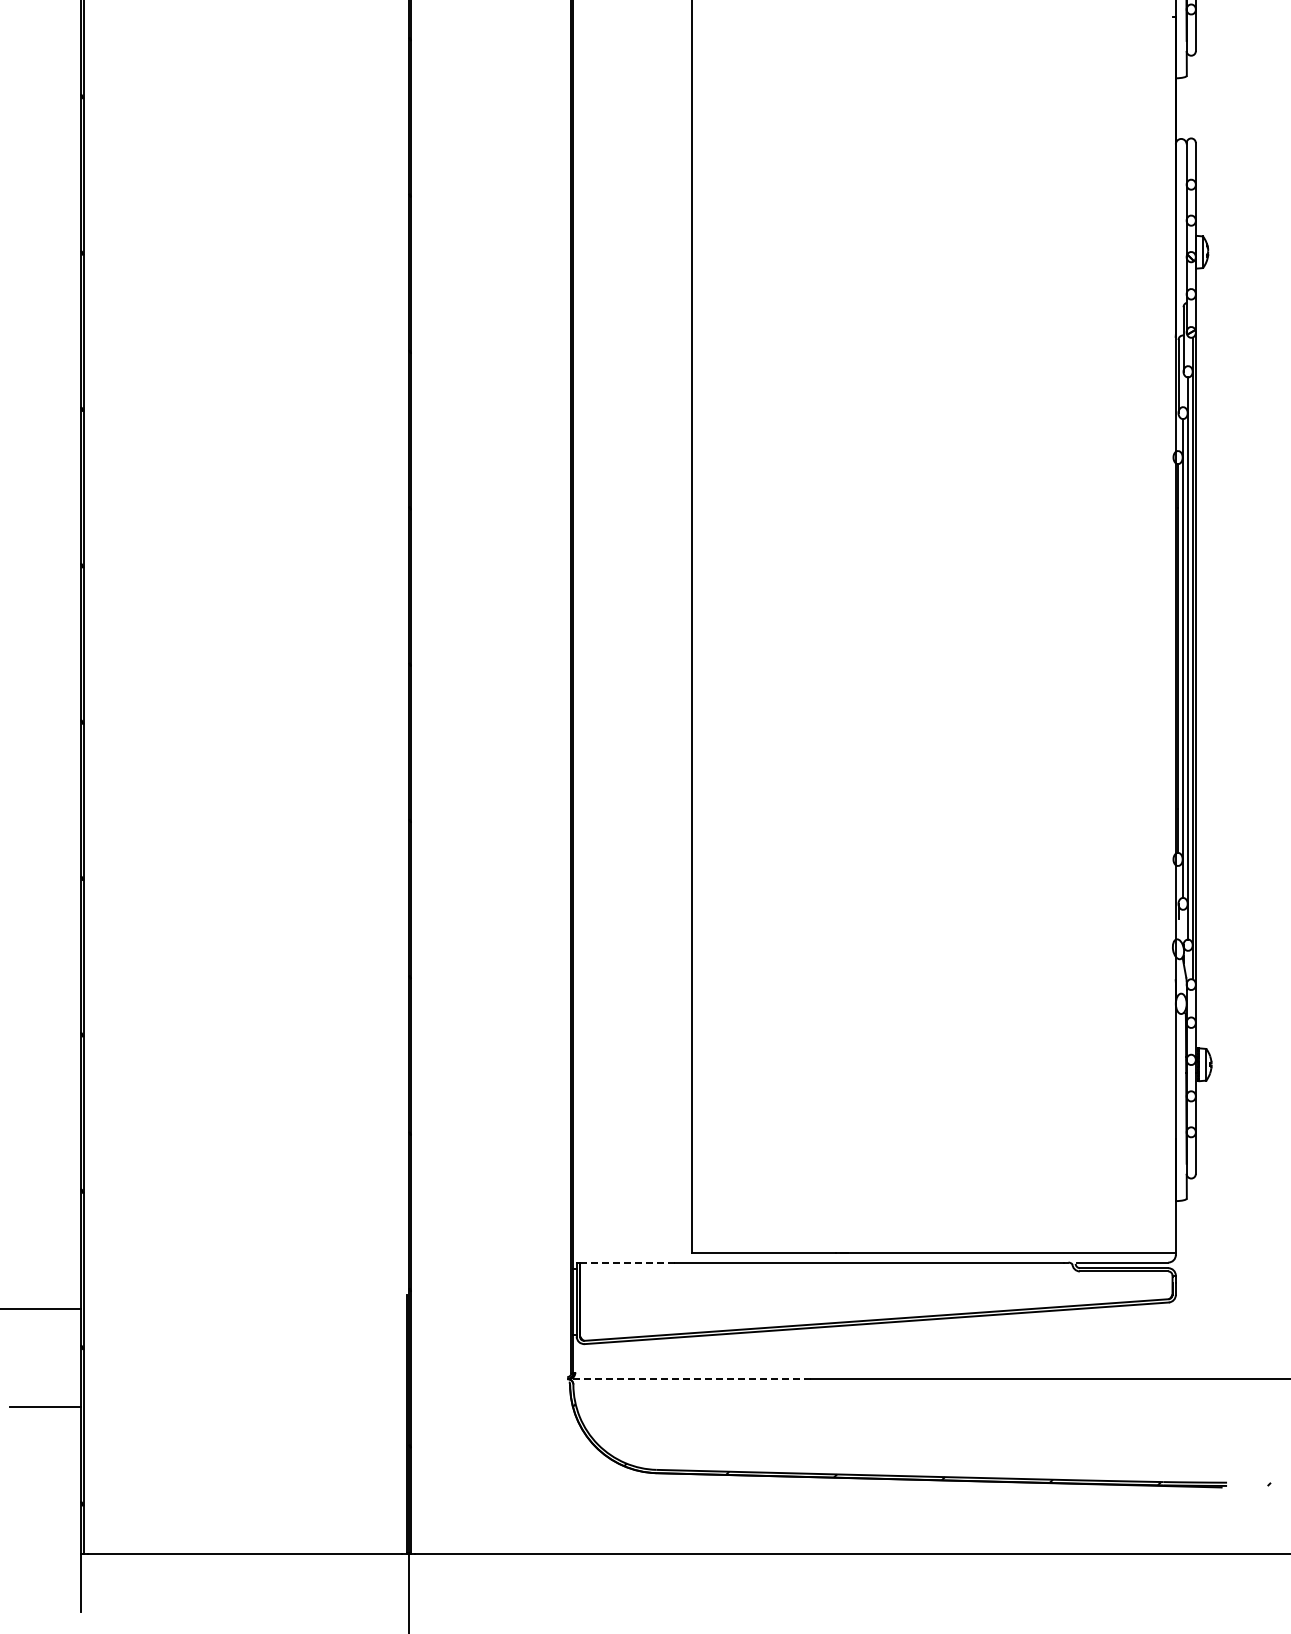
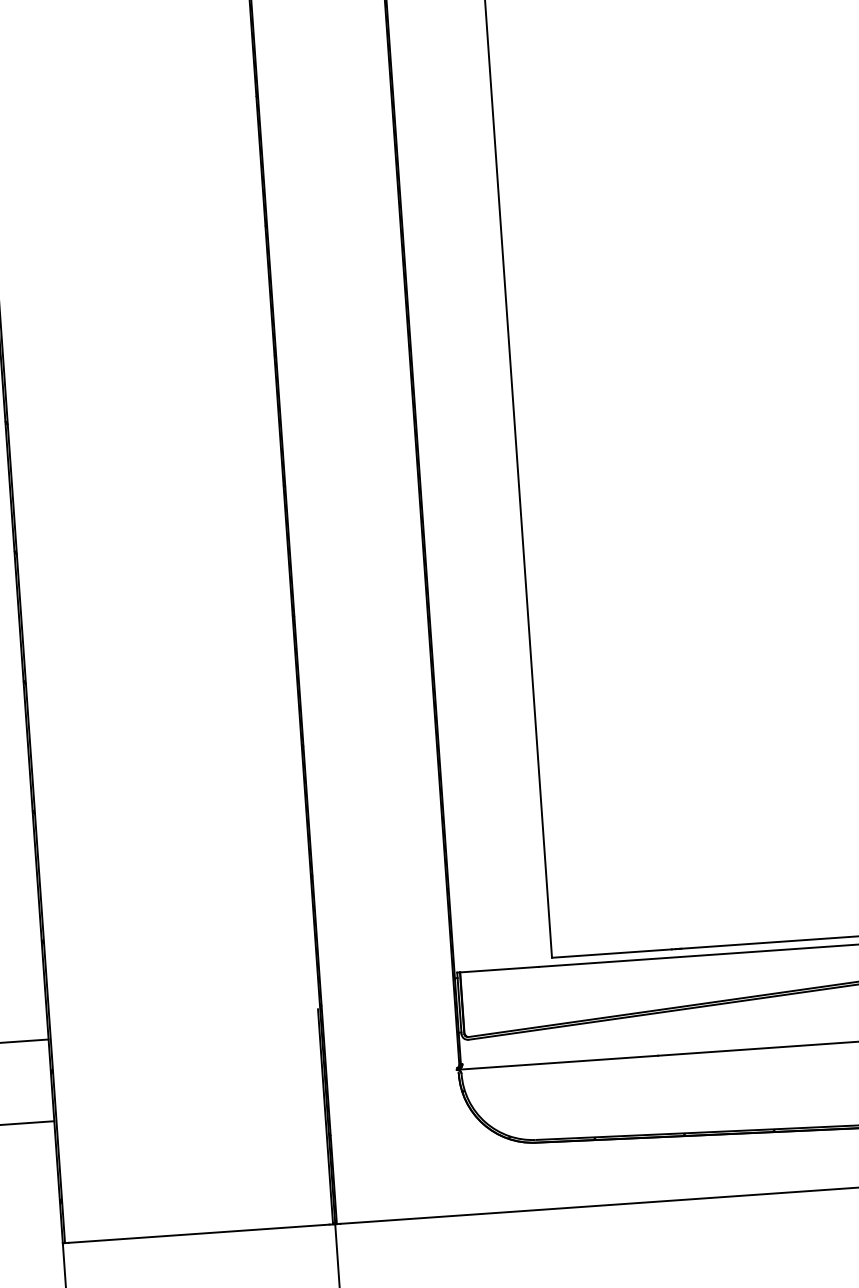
line: (627, 1262) -> (499, 969), dashed -> solid
line: (688, 1379) -> (556, 1063), dashed -> solid

